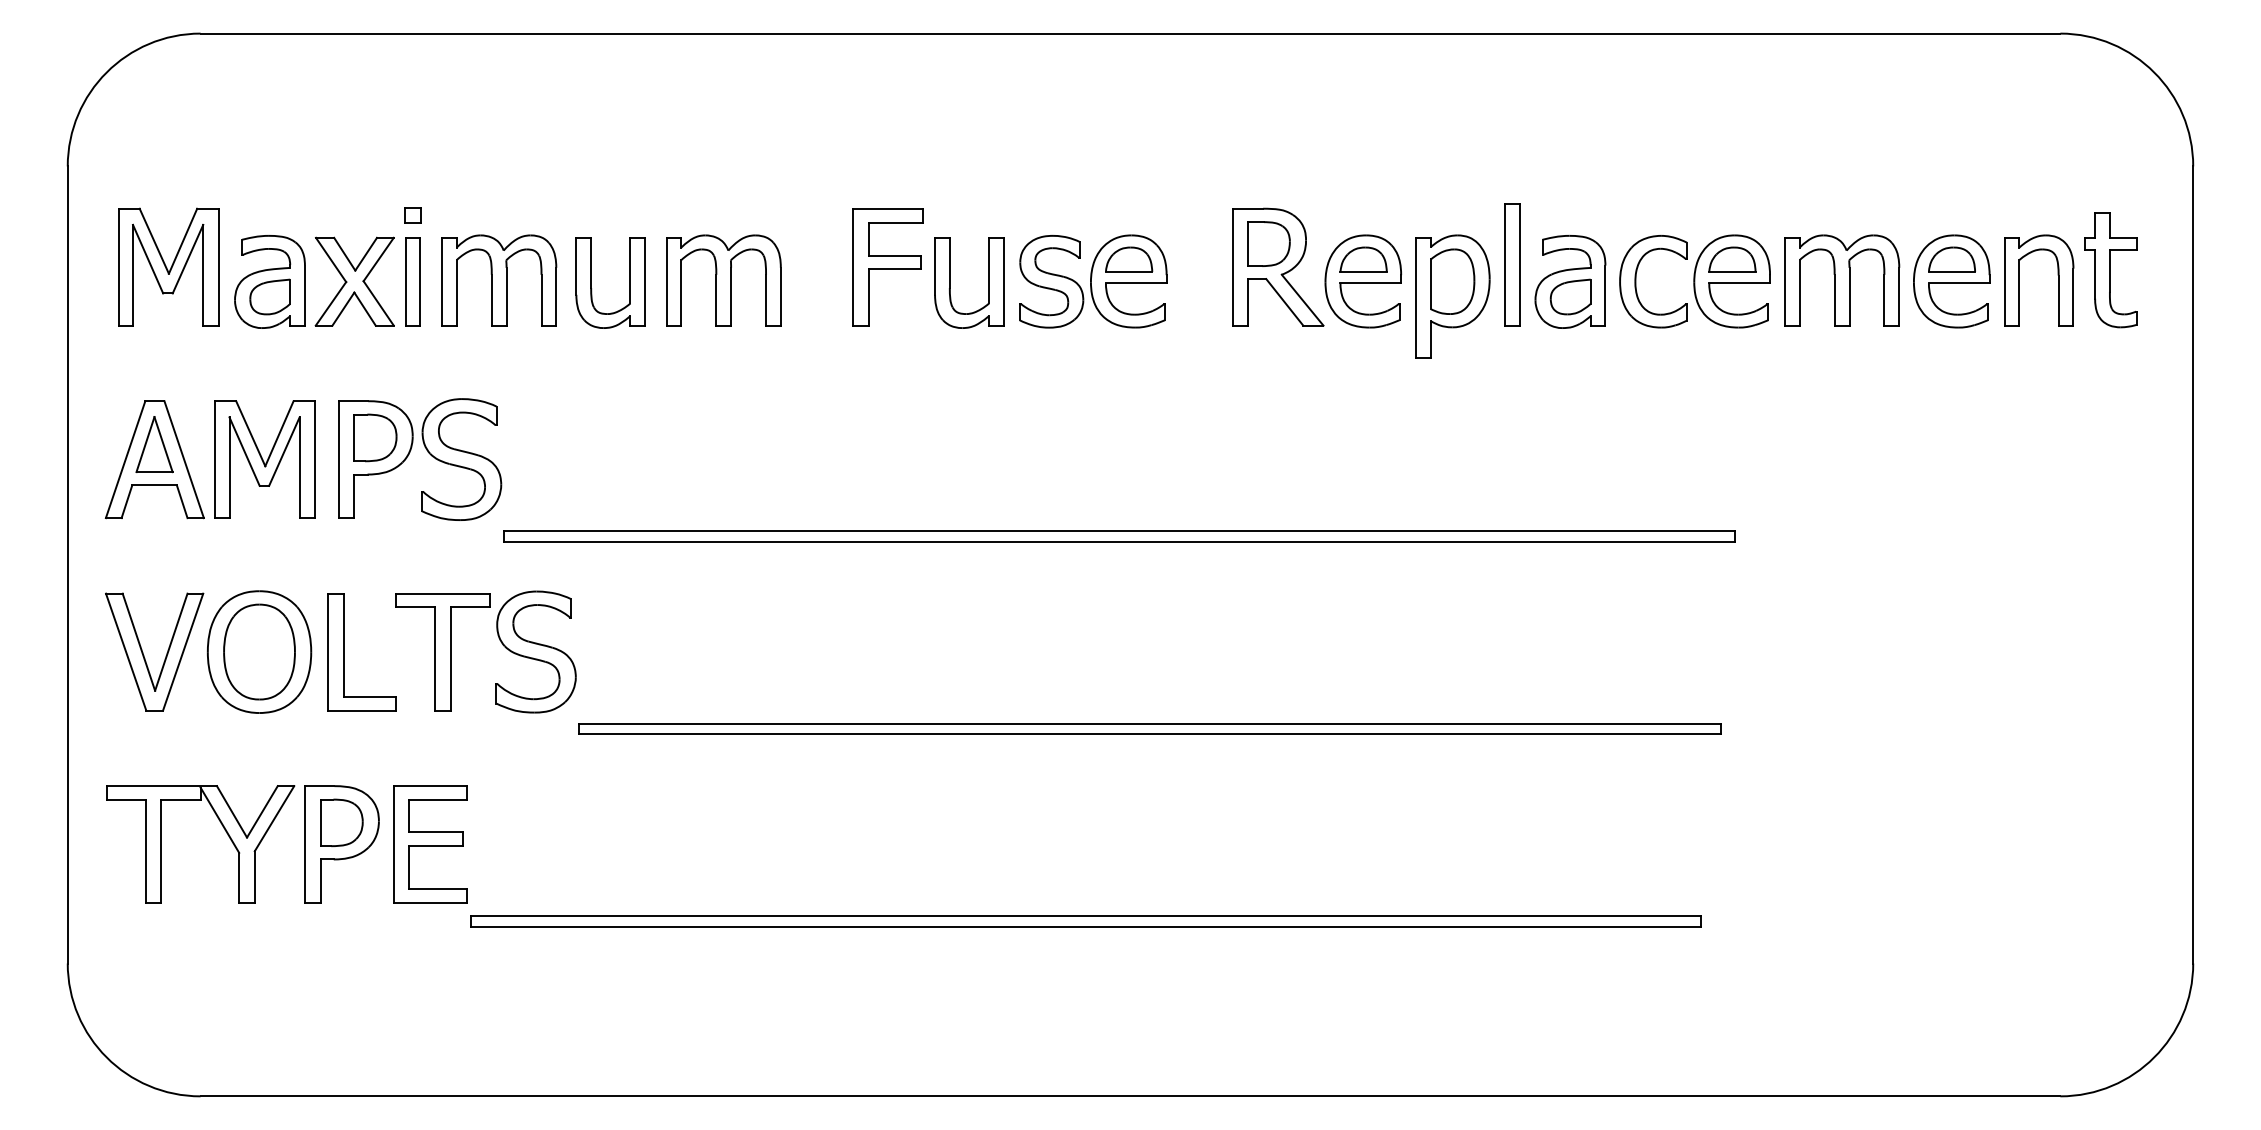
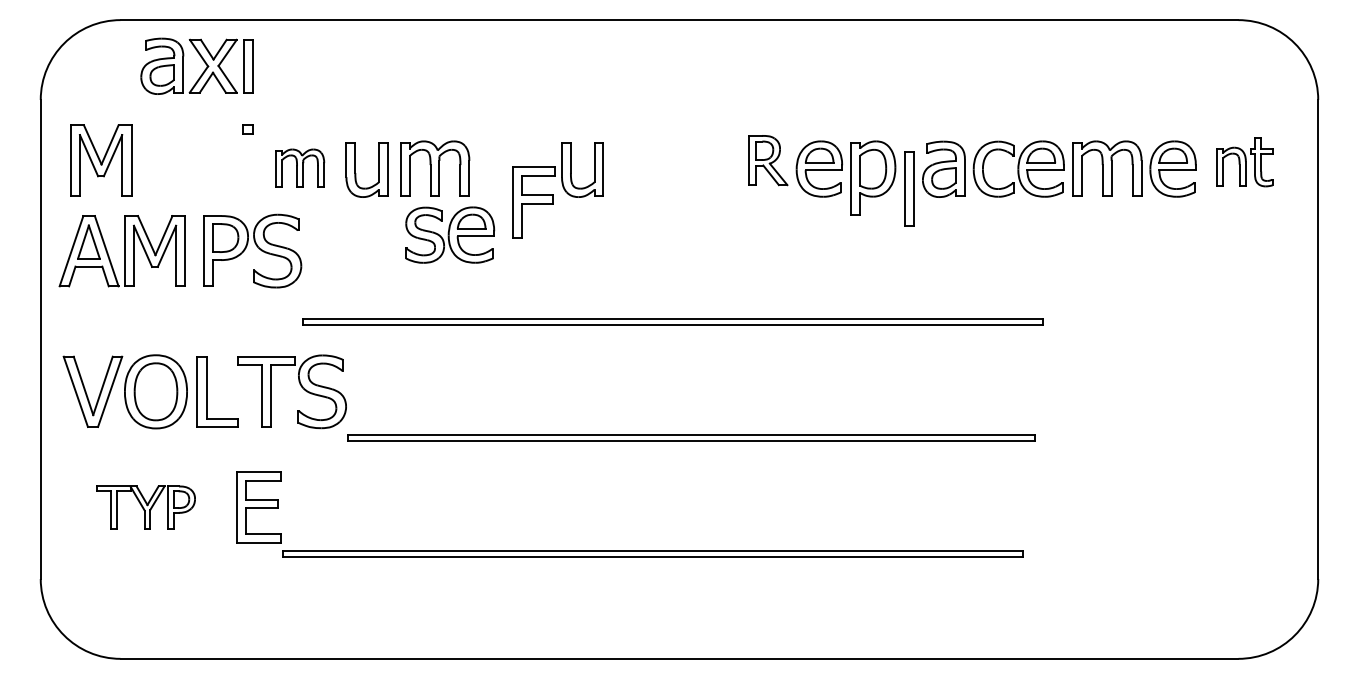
part: (1513, 263) -> (909, 188), moved
part: (887, 267) -> (533, 202), moved
part: (1278, 267) -> (768, 160), size x0.7
part: (2070, 270) -> (1244, 162), size x0.7
part: (336, 272) -> (202, 60), moved
part: (499, 280) -> (300, 168), size x0.7
part: (1093, 280) -> (450, 234), moved
part: (420, 458) -> (252, 250), moved
part: (208, 460) -> (121, 251), moved
part: (242, 844) -> (145, 507), size x0.6

